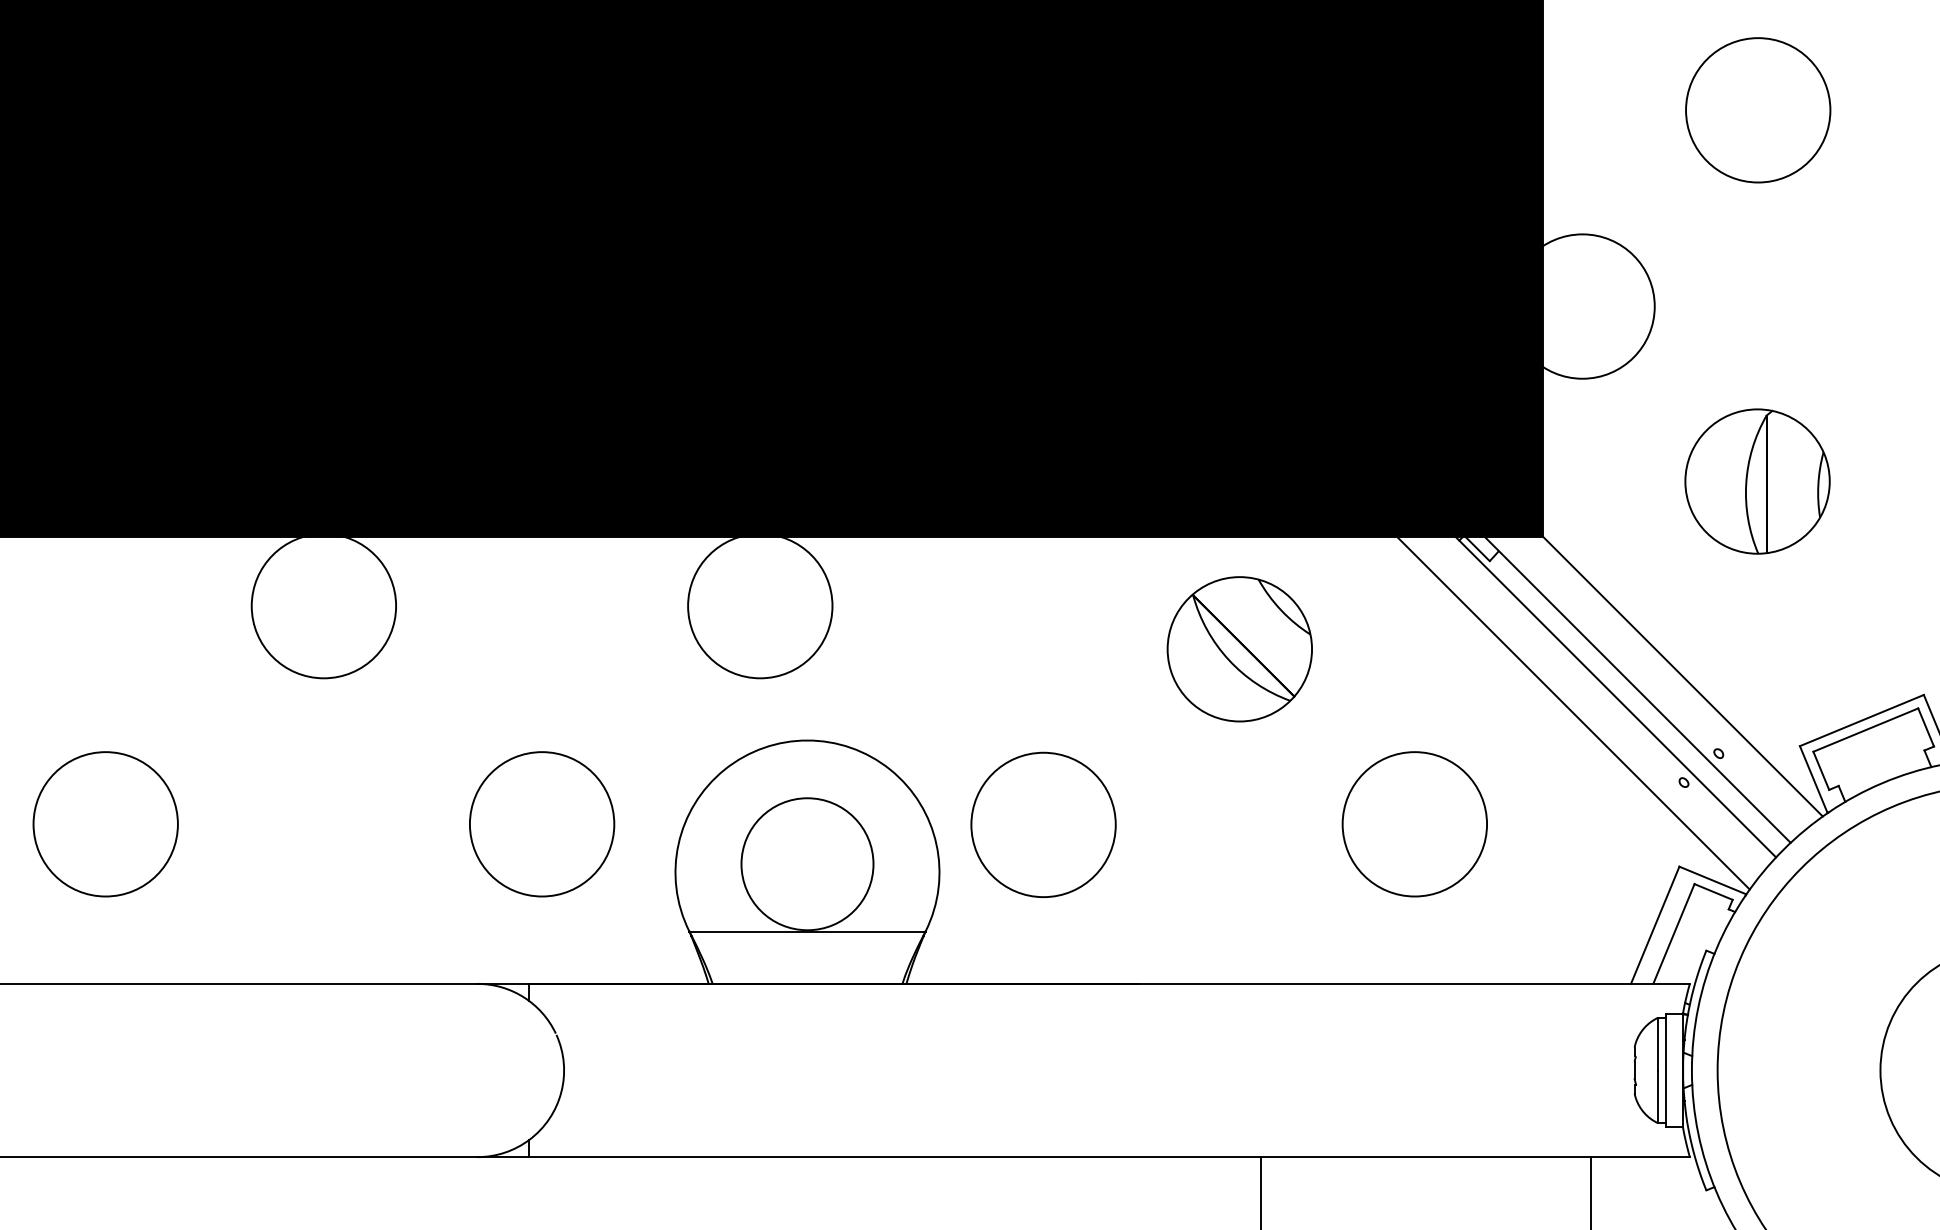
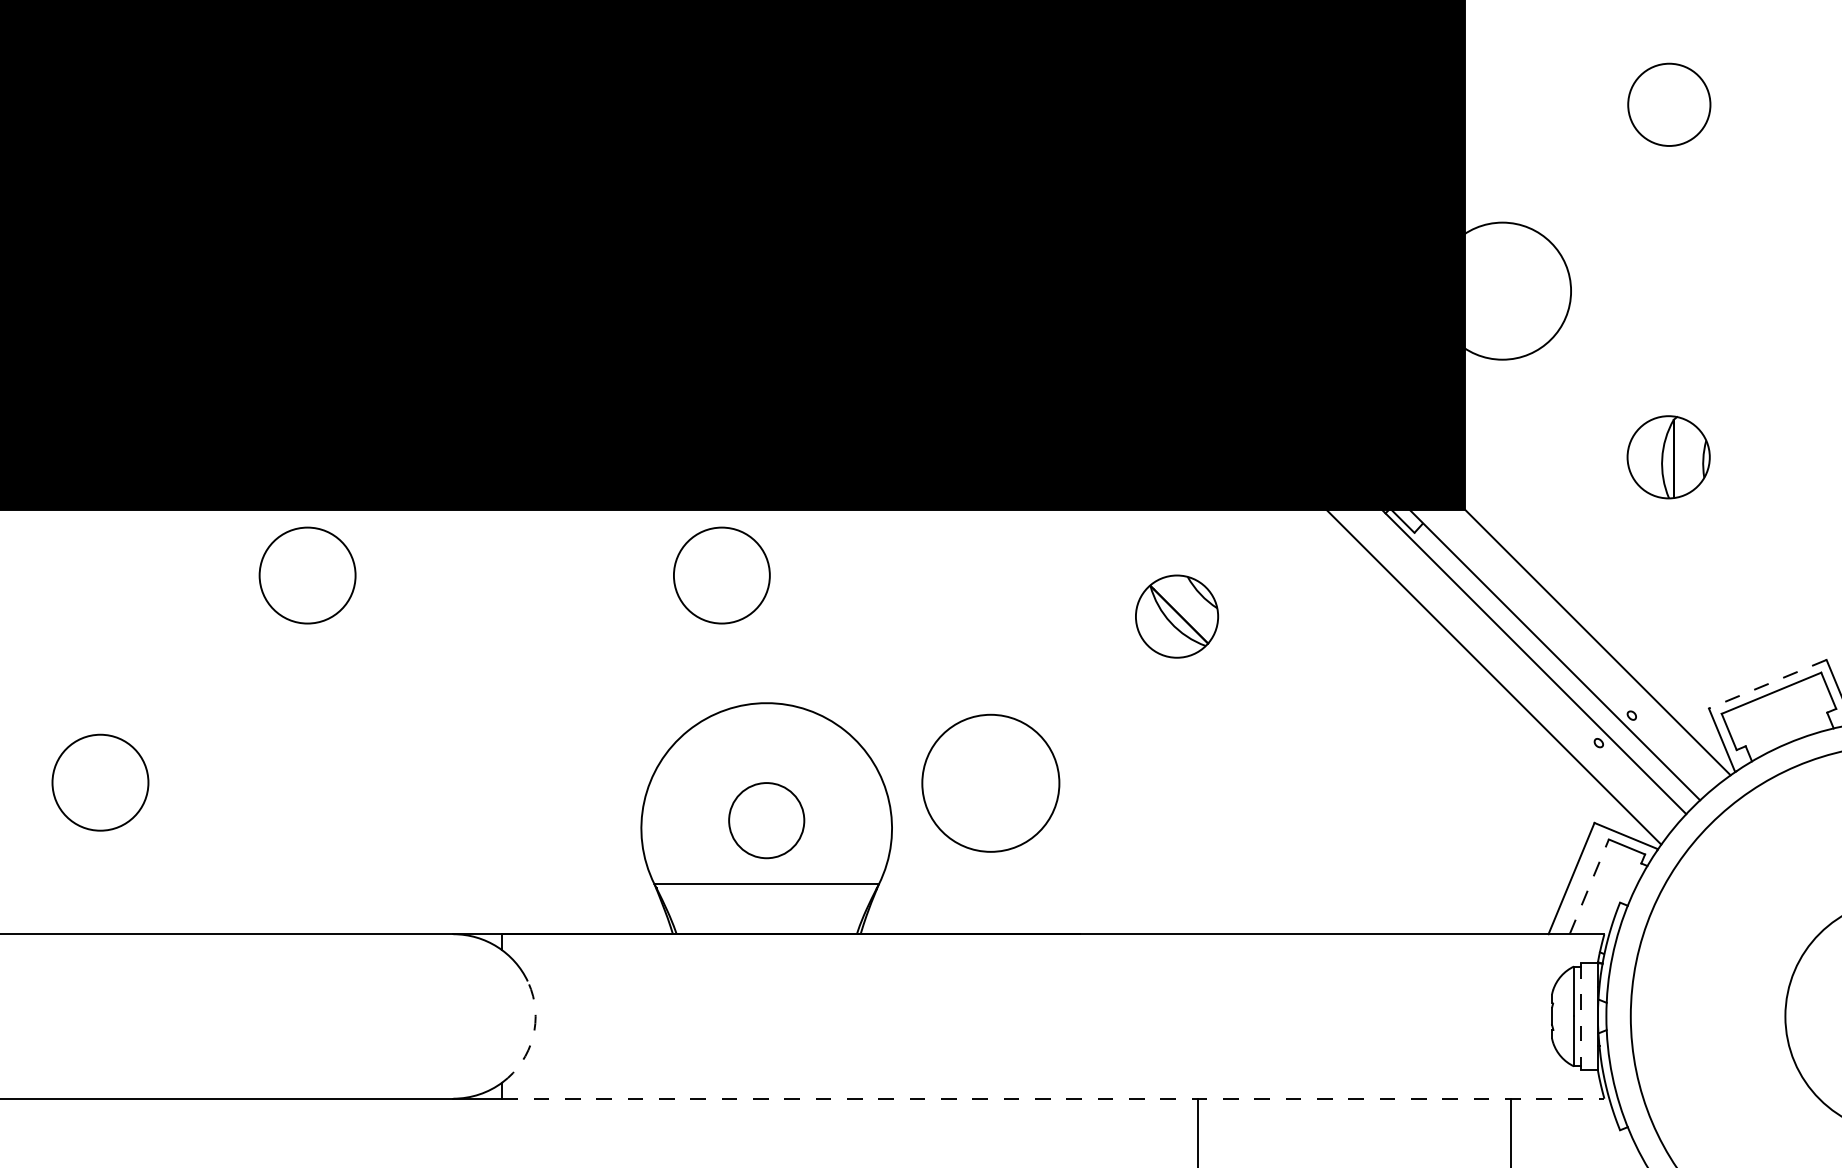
circle: (1758, 110) -> (1669, 105), size x0.6
part: (1757, 481) -> (1668, 457), size x0.6
circle: (323, 605) -> (307, 574), size x0.7
circle: (760, 605) -> (722, 574), size x0.7
part: (1239, 649) -> (1176, 616), size x0.6
line: (1861, 720) -> (1767, 684), solid -> dashed
circle: (105, 824) -> (100, 782), size x0.7
circle: (542, 824) -> (515, 782), removed
circle: (1414, 824) -> (1343, 782), removed
circle: (807, 864) -> (766, 820), size x0.6
line: (1673, 933) -> (1588, 886), solid -> dashed
line: (1665, 1071) -> (1581, 1017), solid -> dashed
arc: (561, 1092) -> (533, 1037), solid -> dashed
line: (1109, 1157) -> (1053, 1099), solid -> dashed

